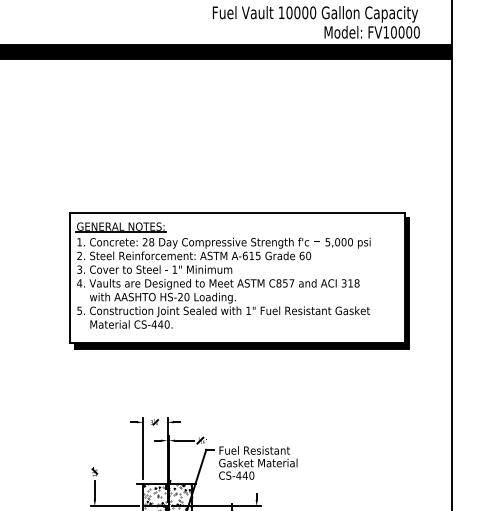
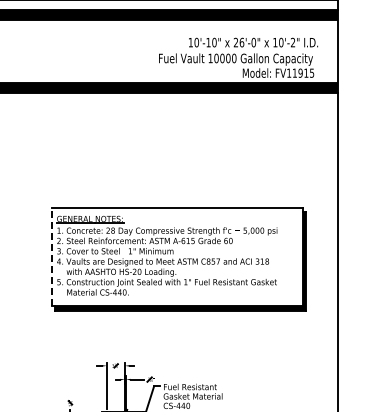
text: (405, 31) -> (303, 72), FV10000 -> FV11915
line: (69, 277) -> (51, 257), solid -> dashed

